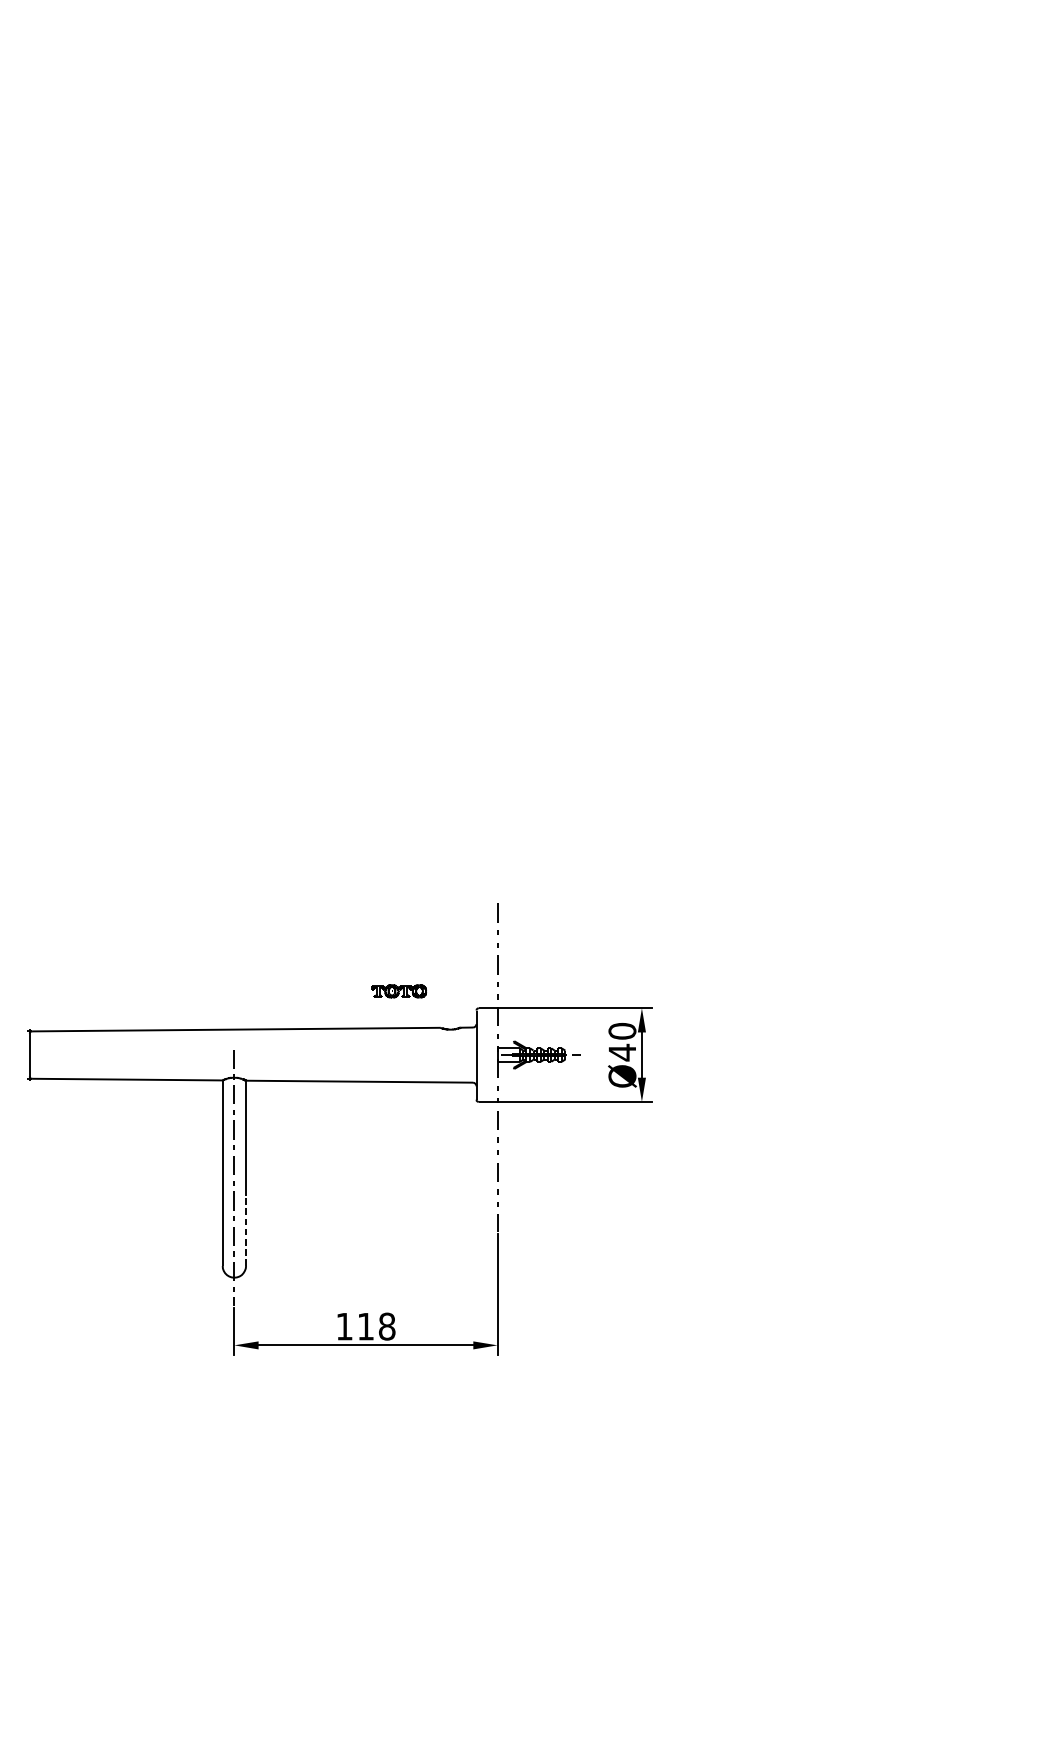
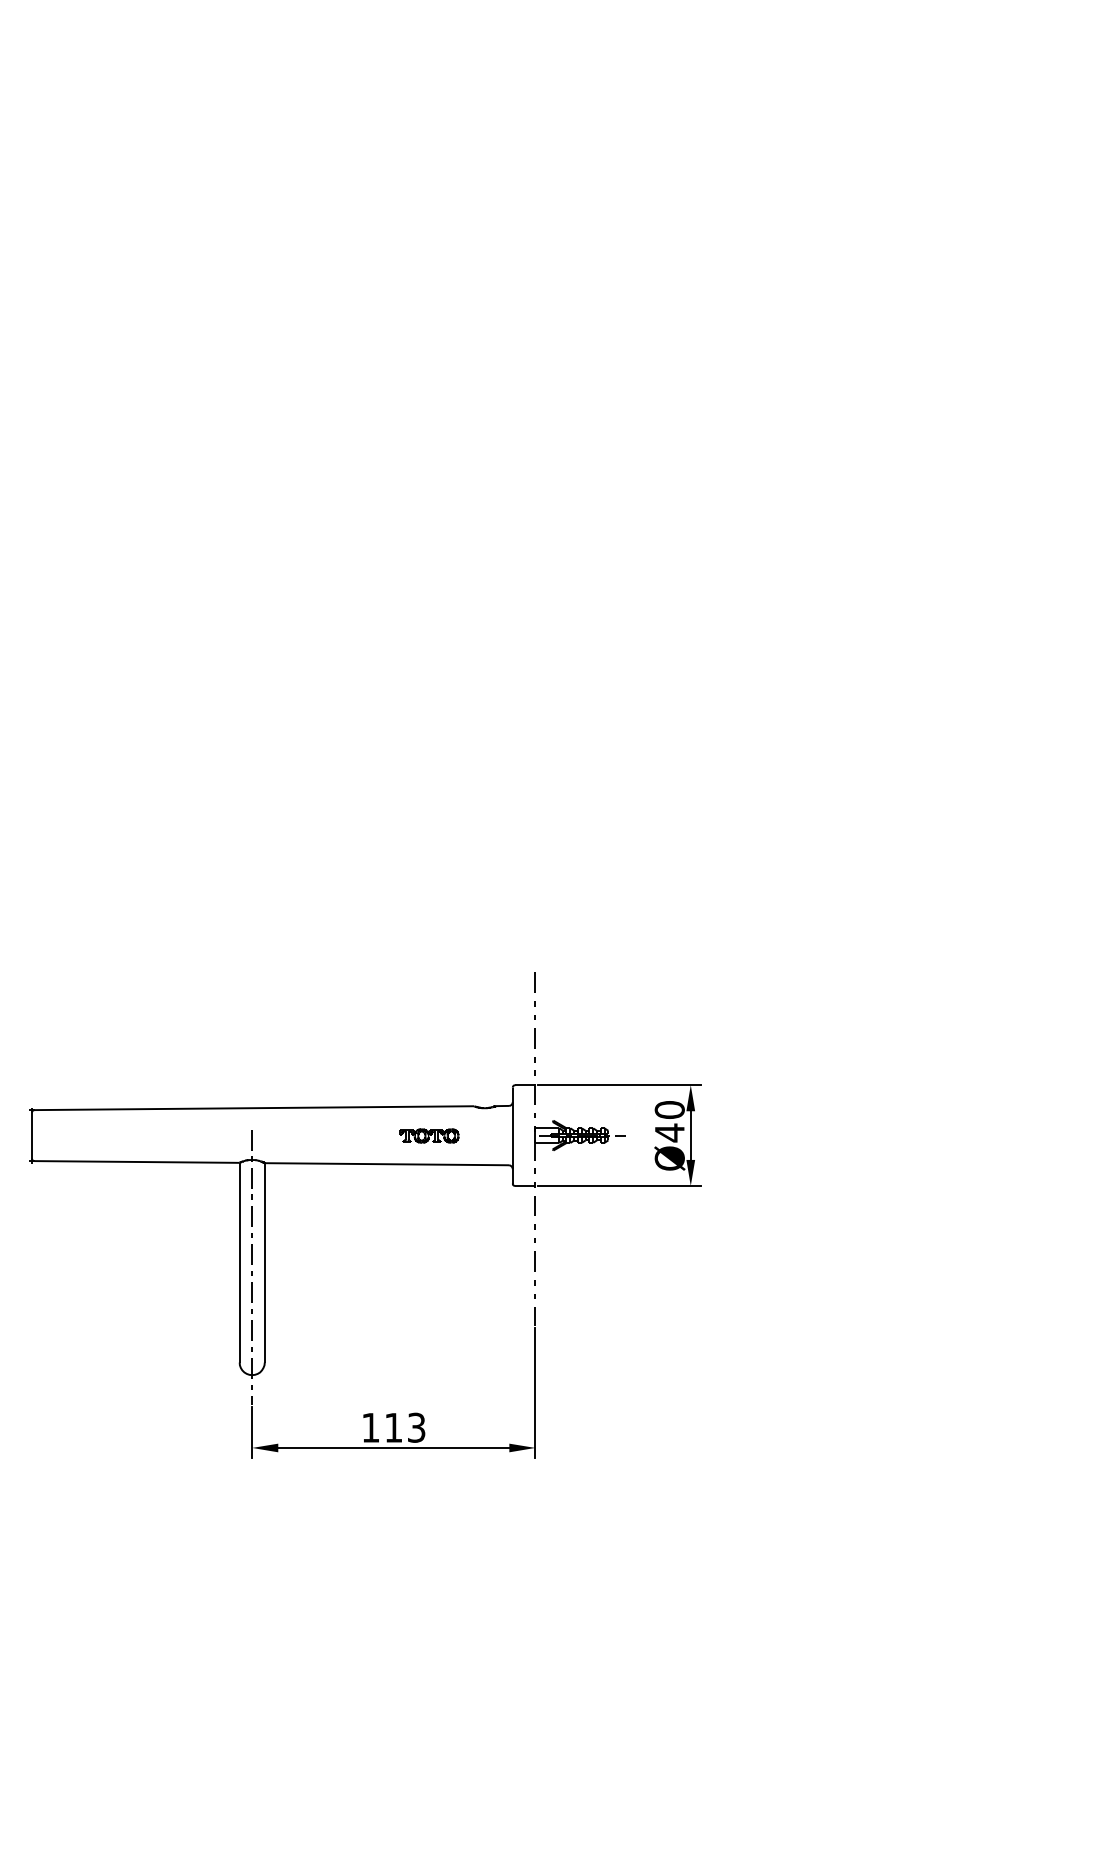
part: (399, 990) -> (429, 1135), moved
line: (245, 1230) -> (264, 1324), dashed -> solid
text: (387, 1326) -> (416, 1427), 118 -> 113

